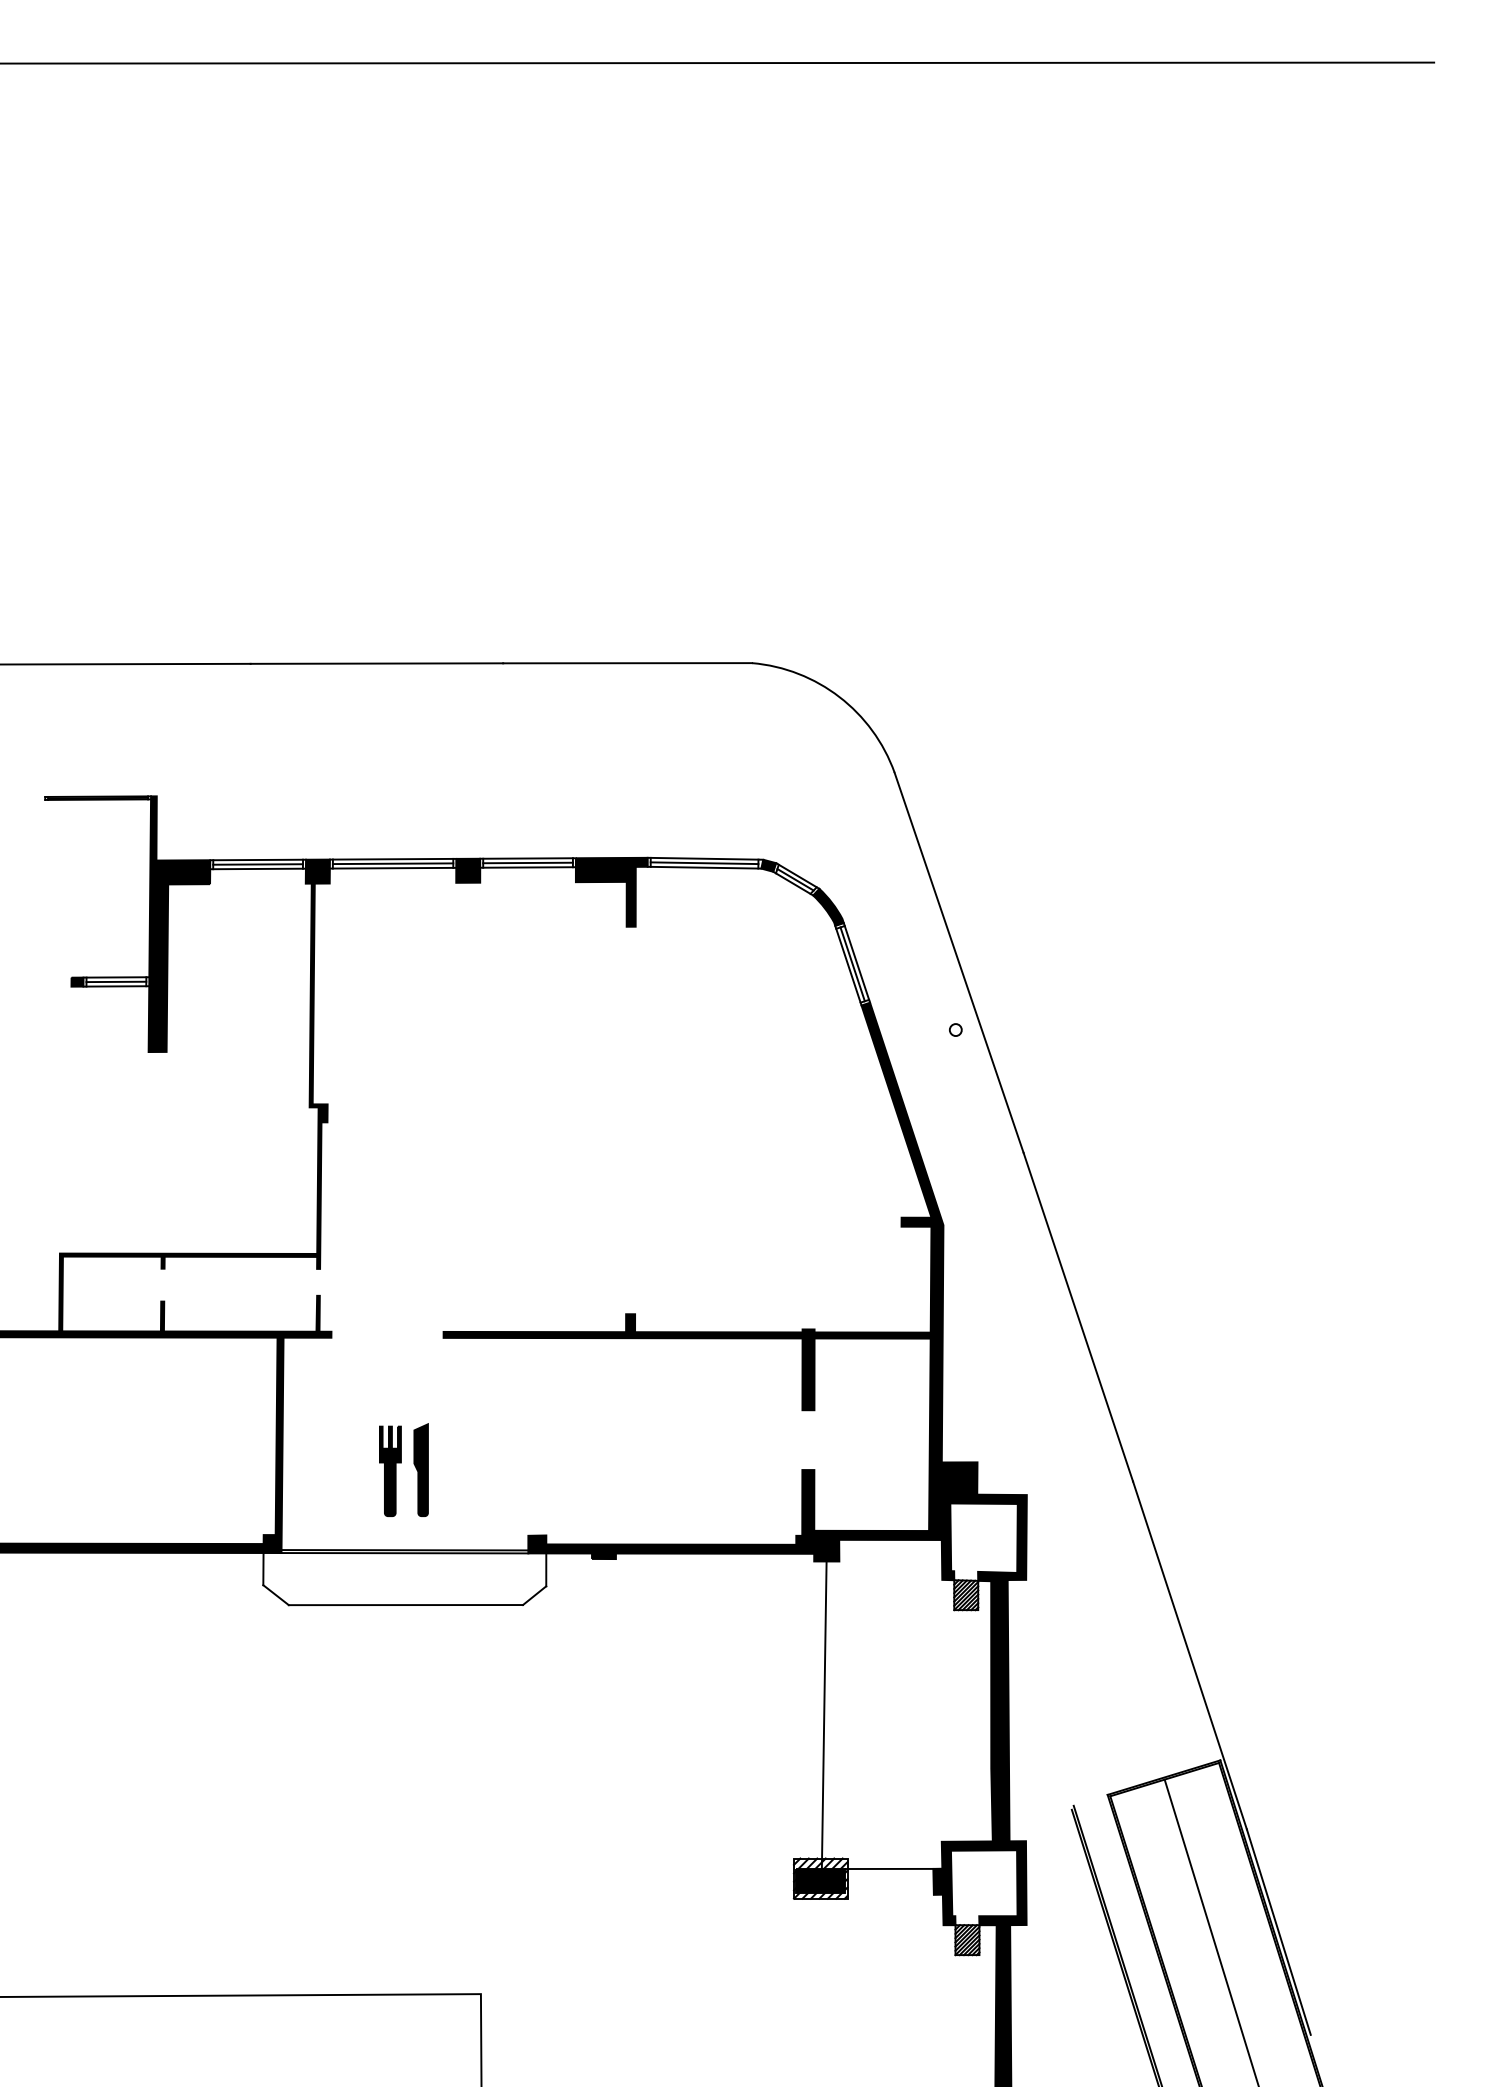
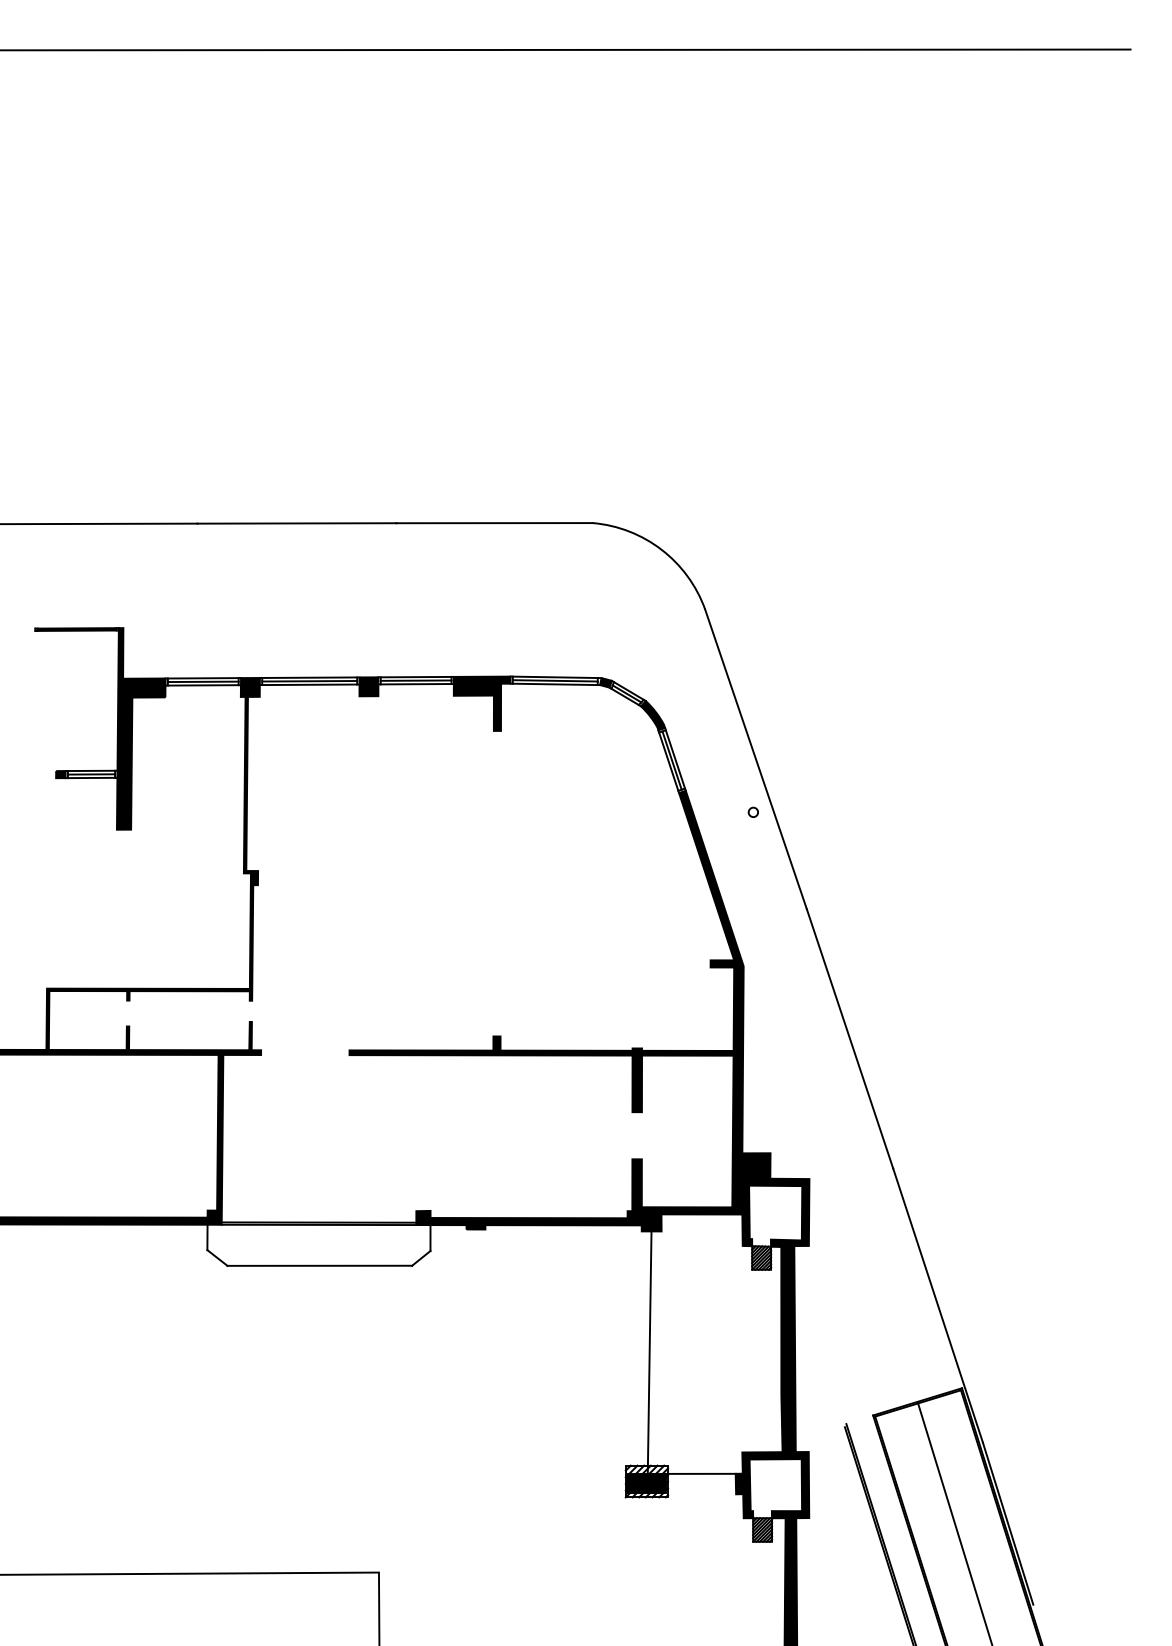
part: (401, 1463) -> (316, 1154), removed

